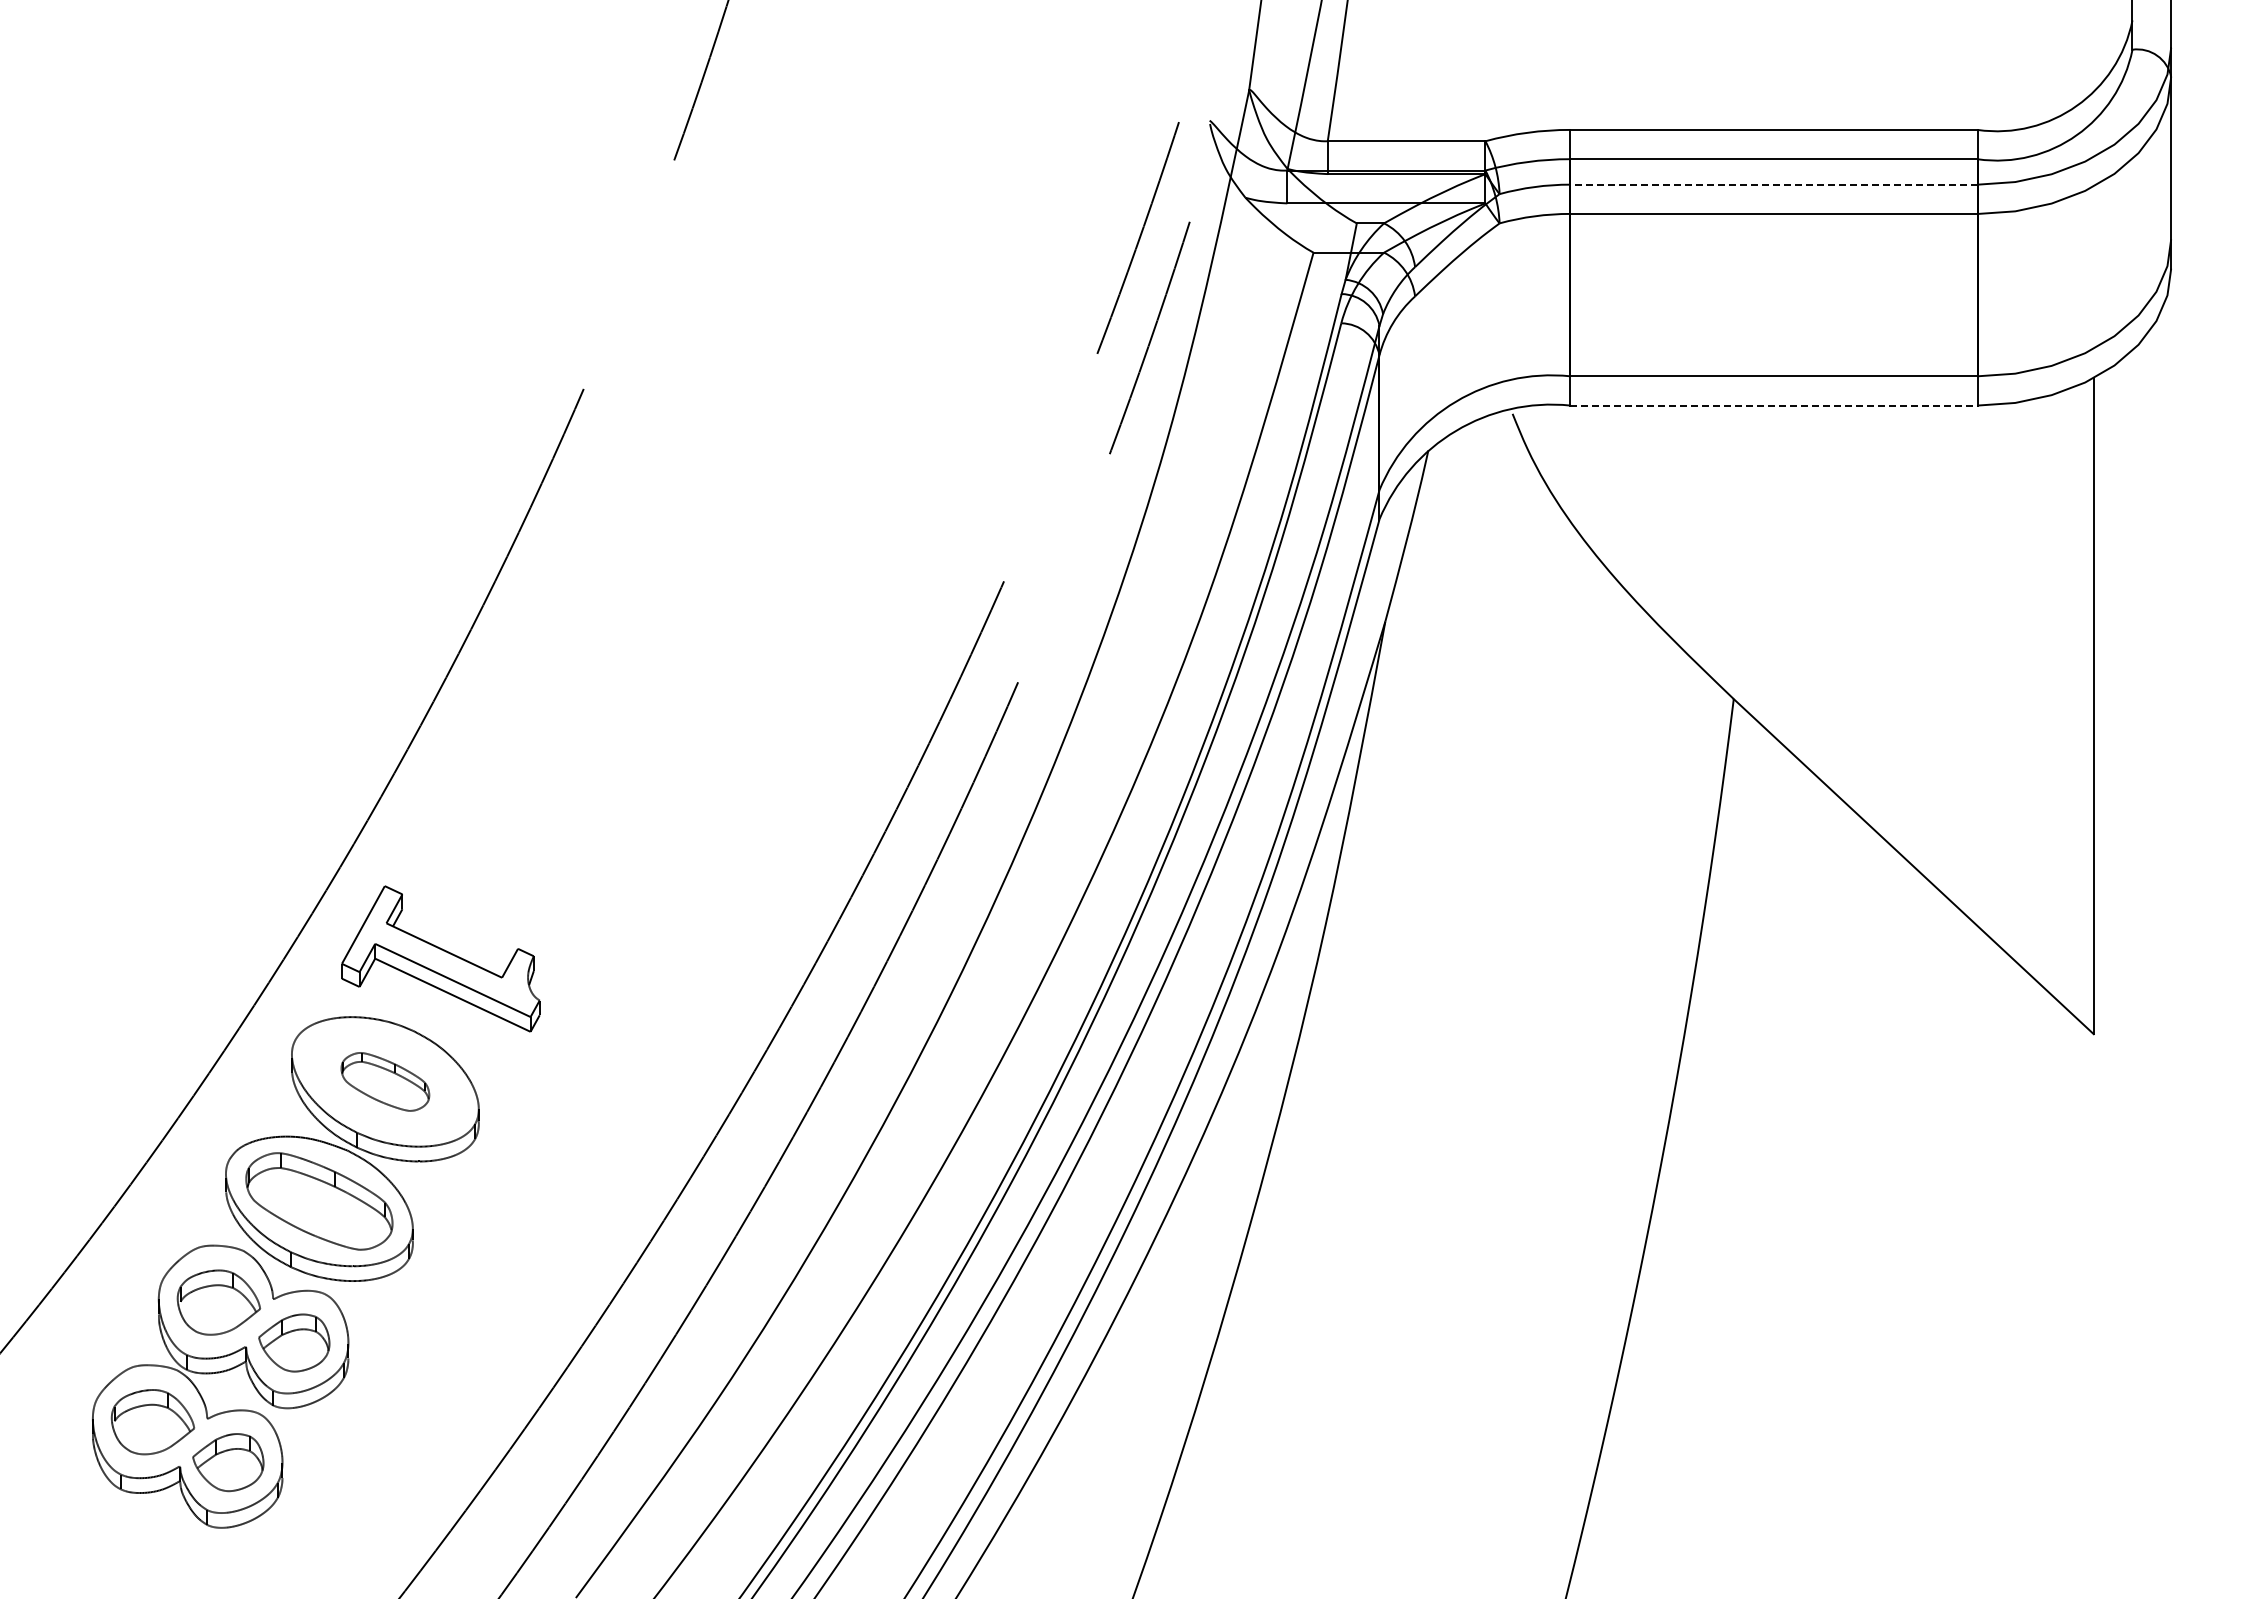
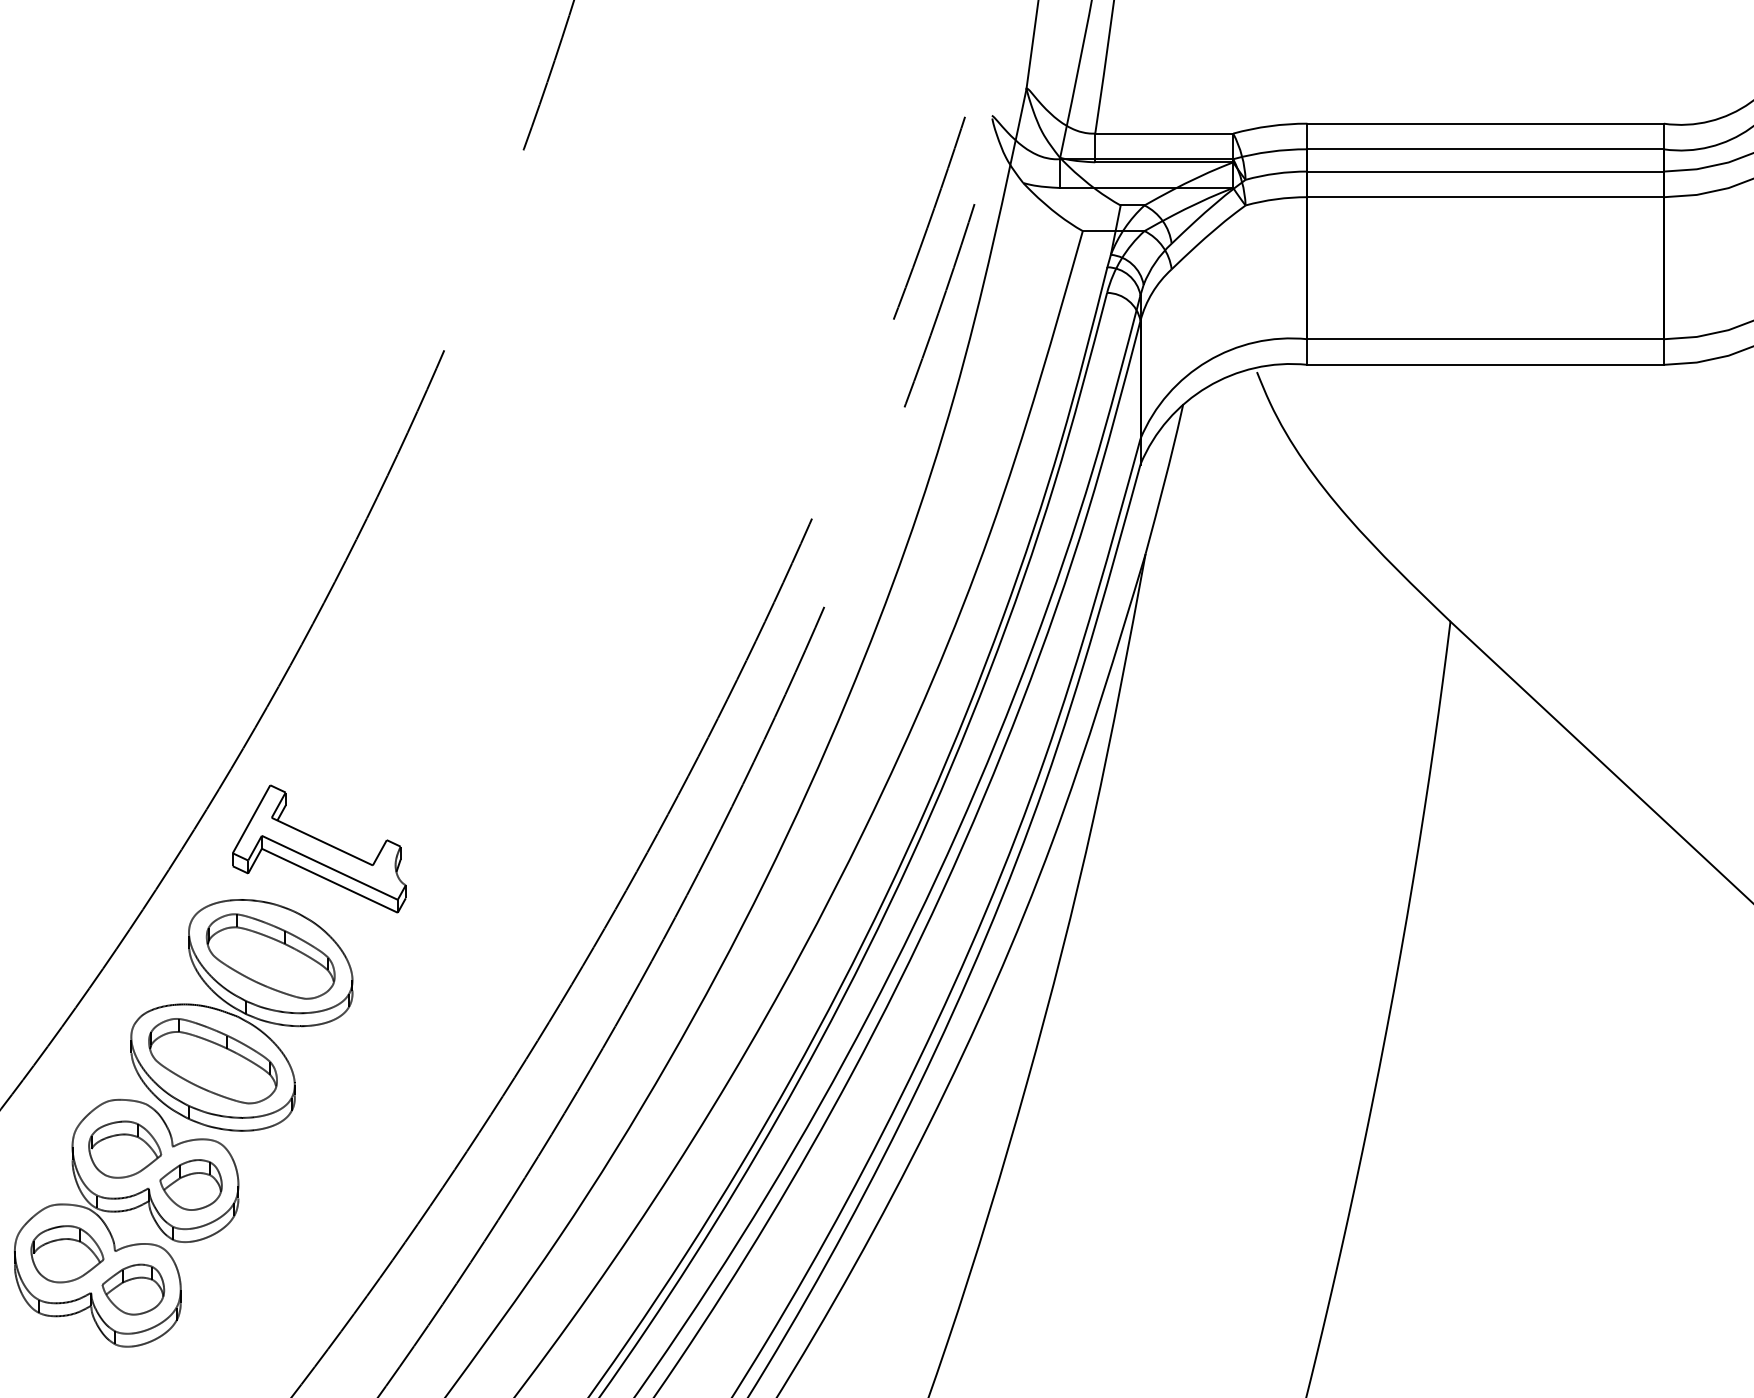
line: (1773, 184) -> (1485, 171), dashed -> solid
line: (1773, 405) -> (1485, 364), dashed -> solid
part: (385, 1081) -> (270, 956), size x1.67

